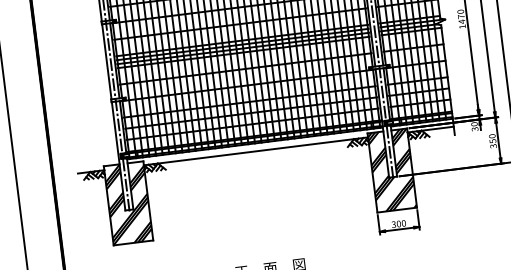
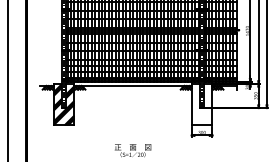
hatch: (391, 170) -> (201, 104), removed

